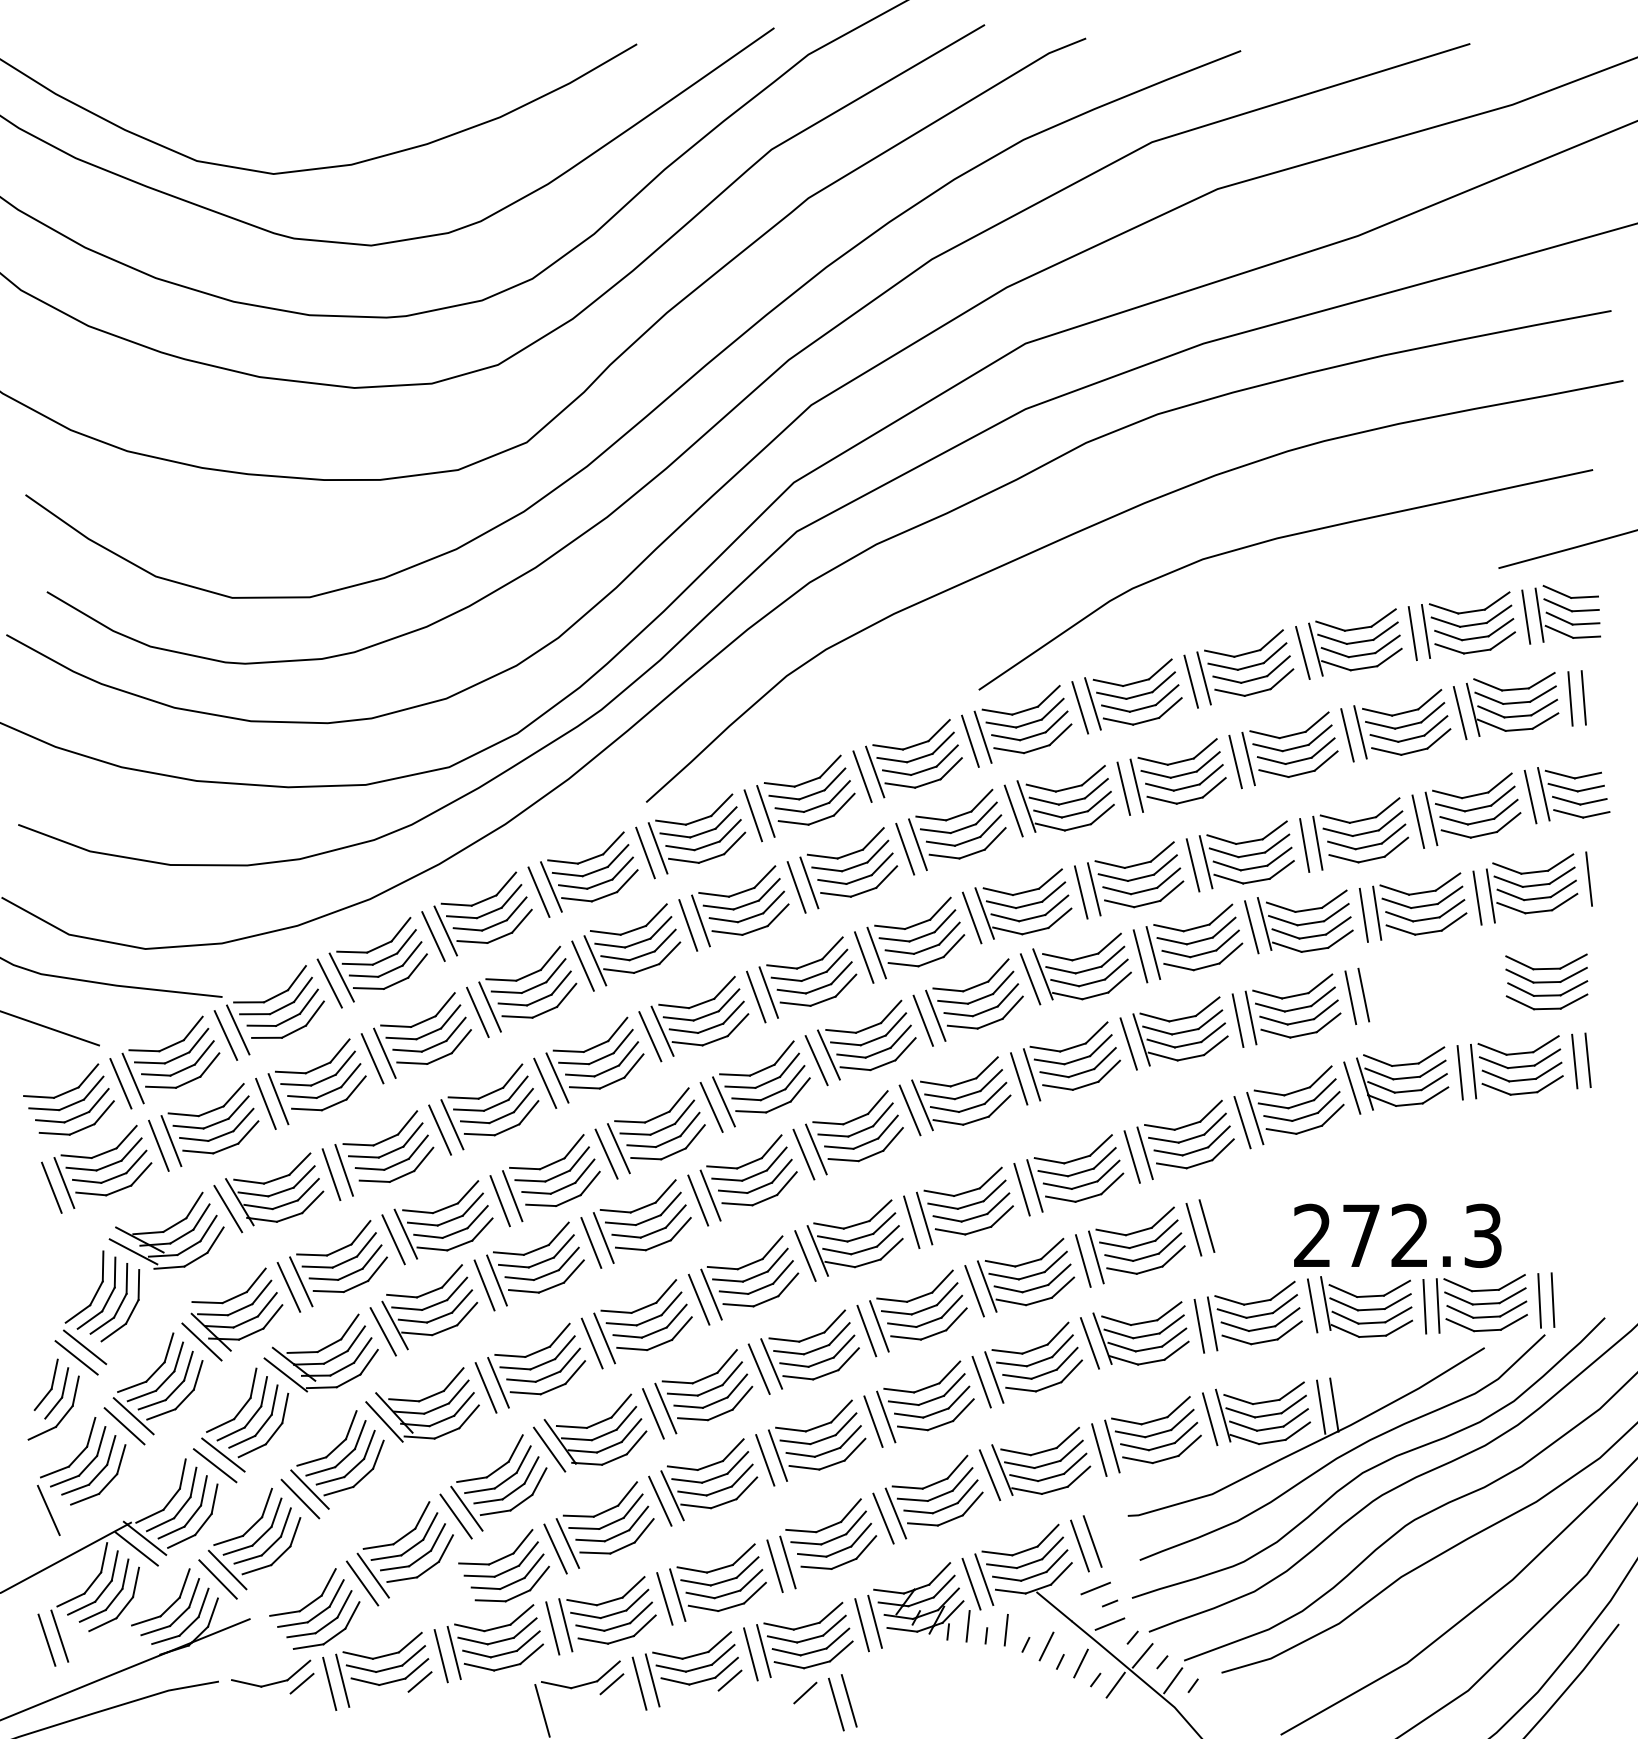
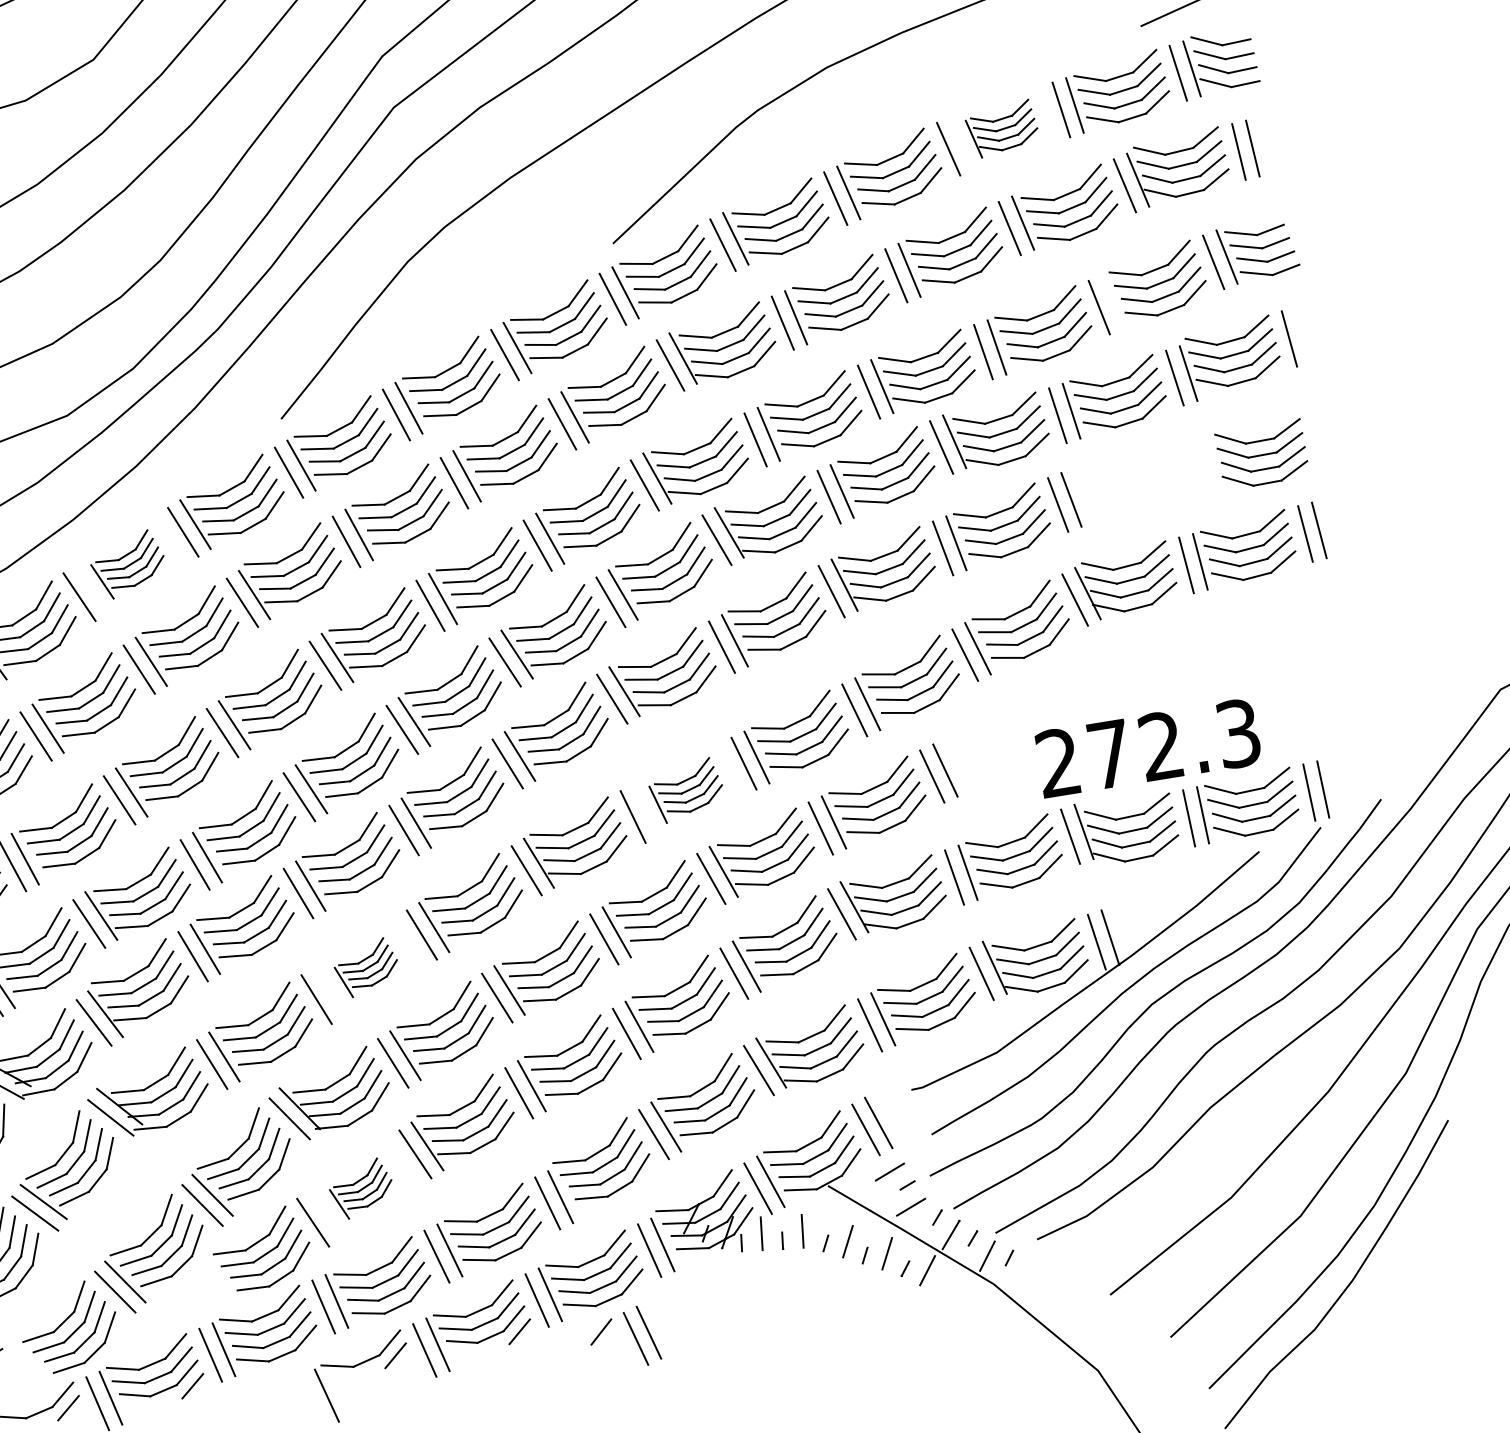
part: (1355, 642) -> (1002, 129), size x0.7
line: (1431, 818) -> (1112, 301), removed
part: (482, 913) -> (127, 564), size x0.7
part: (964, 1205) -> (685, 790), size x0.7
part: (642, 1321) -> (365, 967), size x0.6
part: (604, 1524) -> (360, 1188), size x0.6

